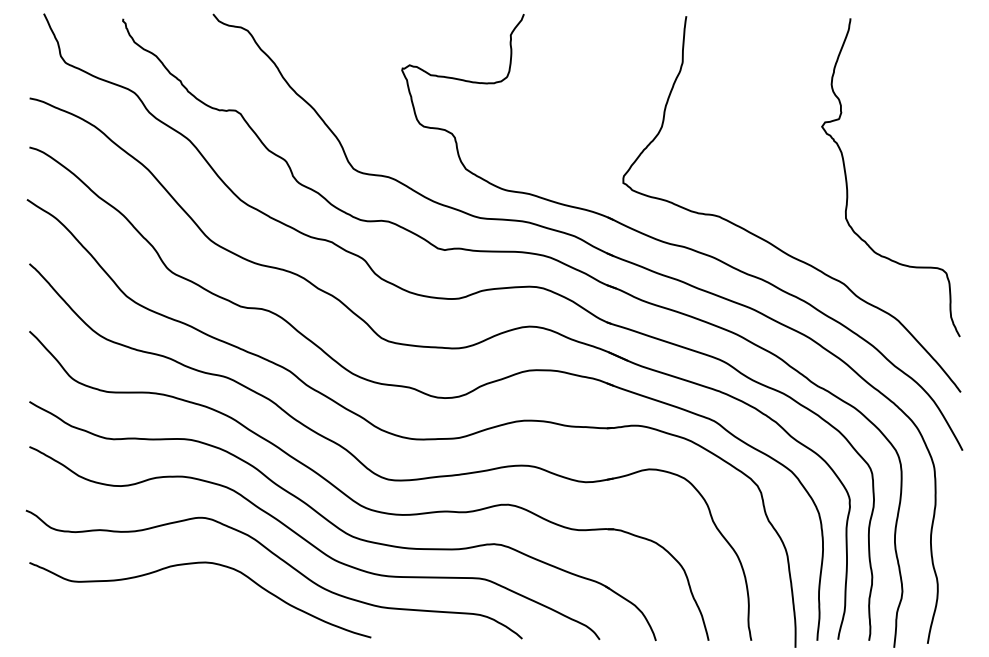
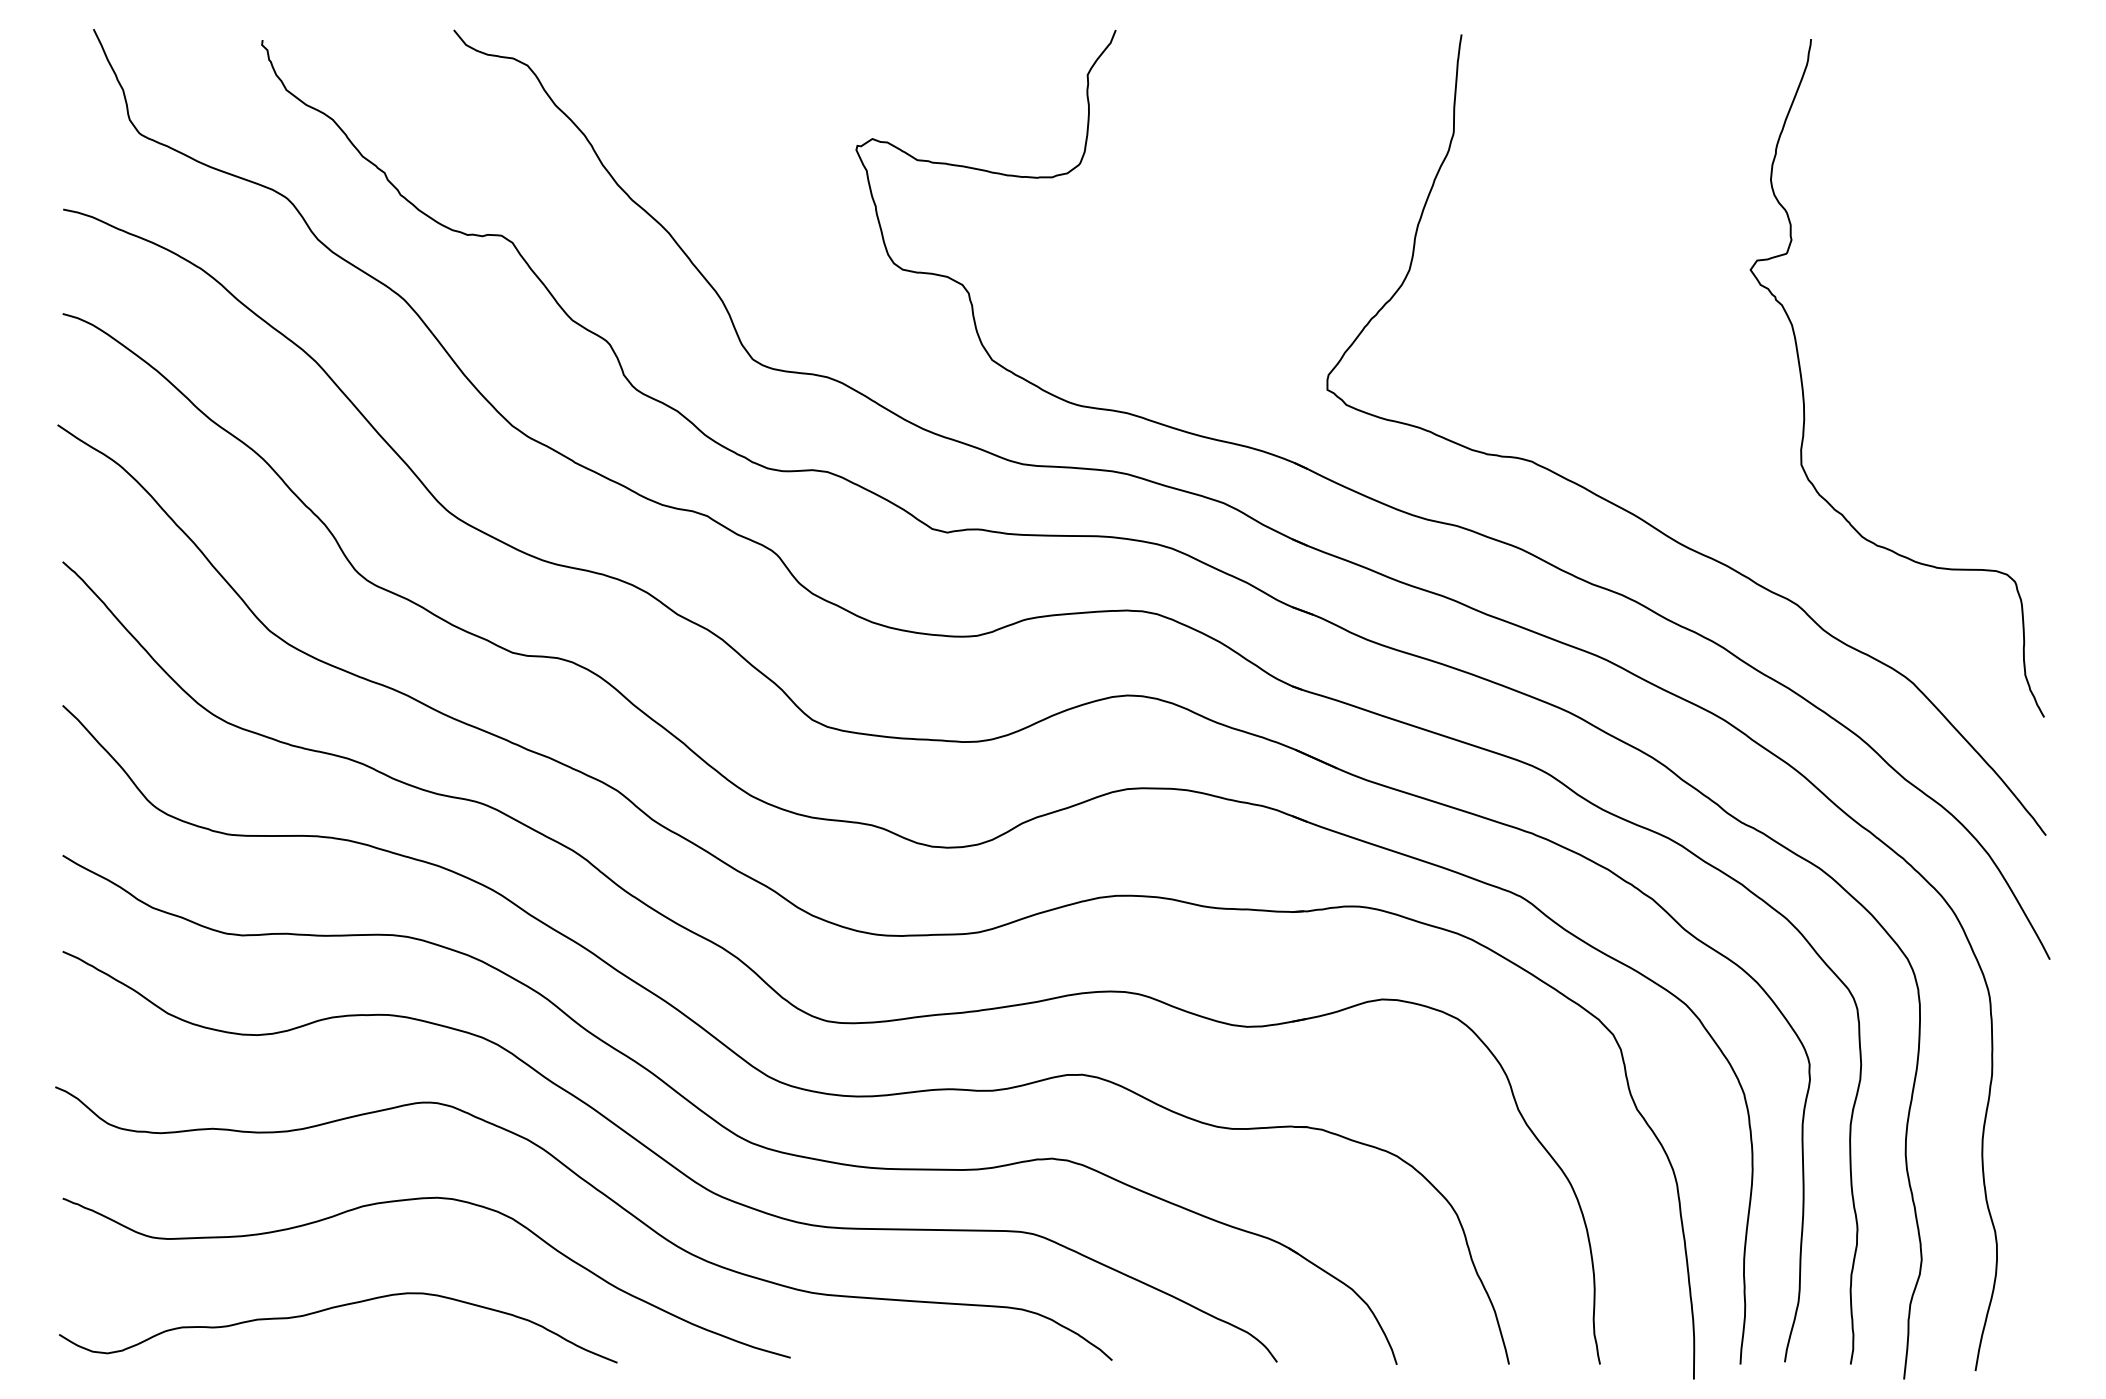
curve: (155, 615) -> (331, 1310), added

